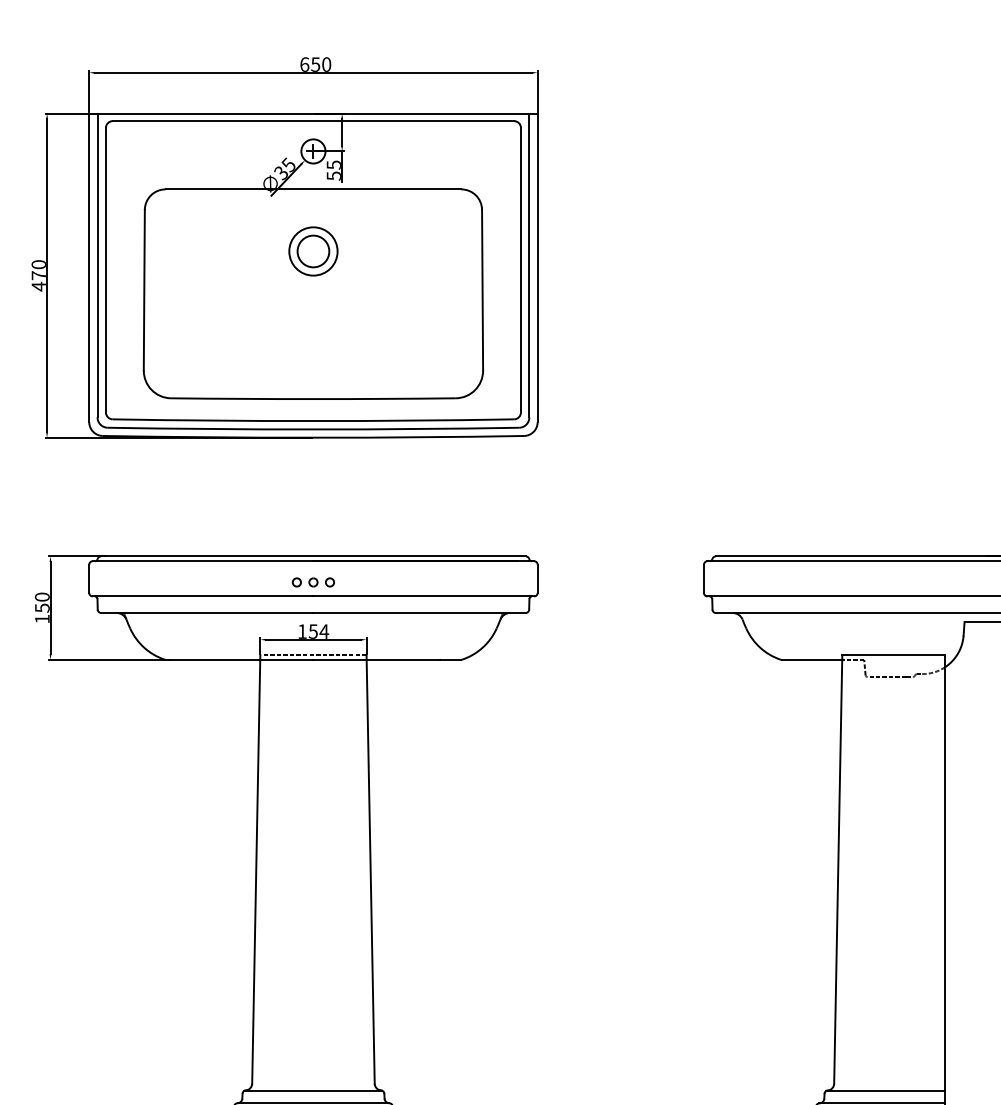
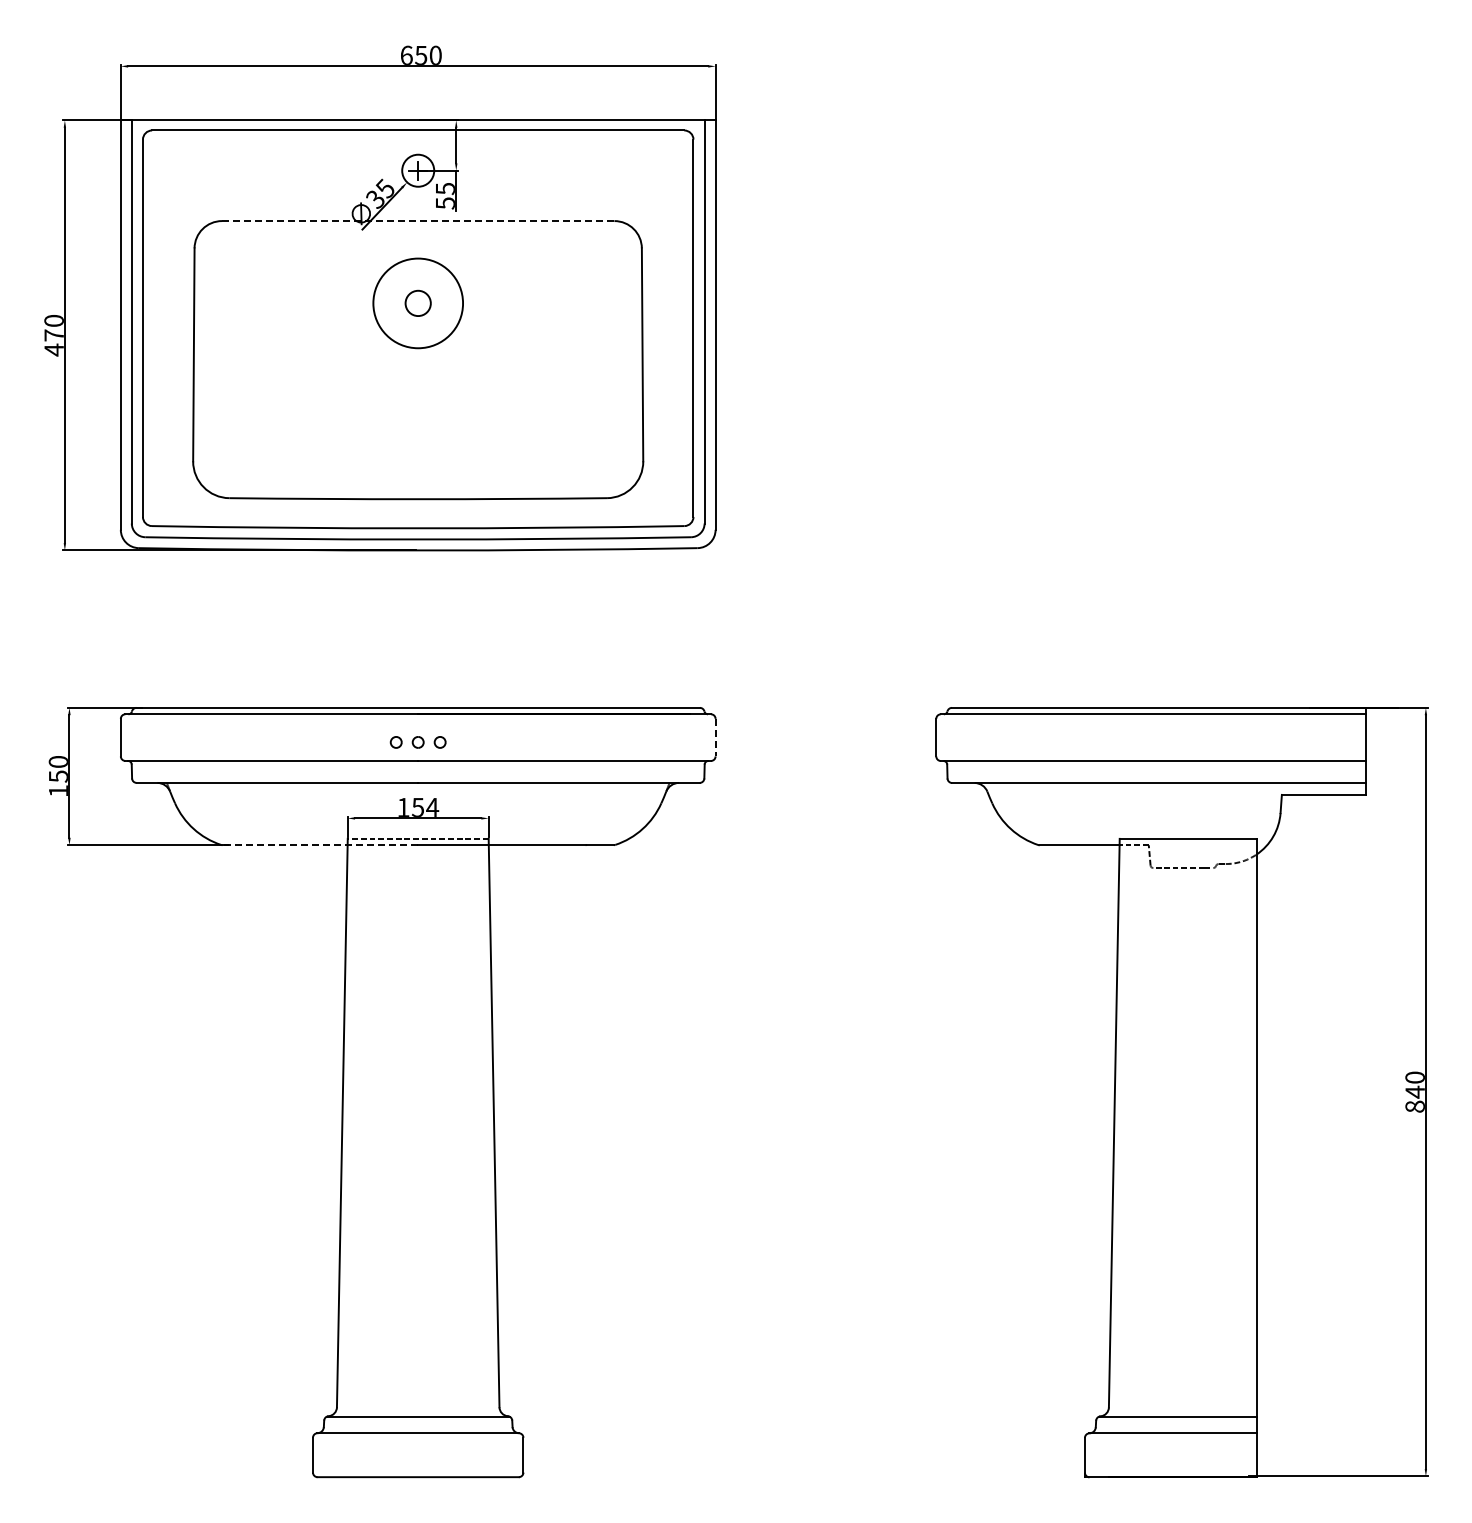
line: (312, 189) -> (417, 221), solid -> dashed
circle: (313, 251) -> (418, 303), size x0.6
circle: (313, 251) -> (418, 303), size x1.4
line: (537, 578) -> (715, 737), solid -> dashed
line: (239, 660) -> (320, 845), solid -> dashed

